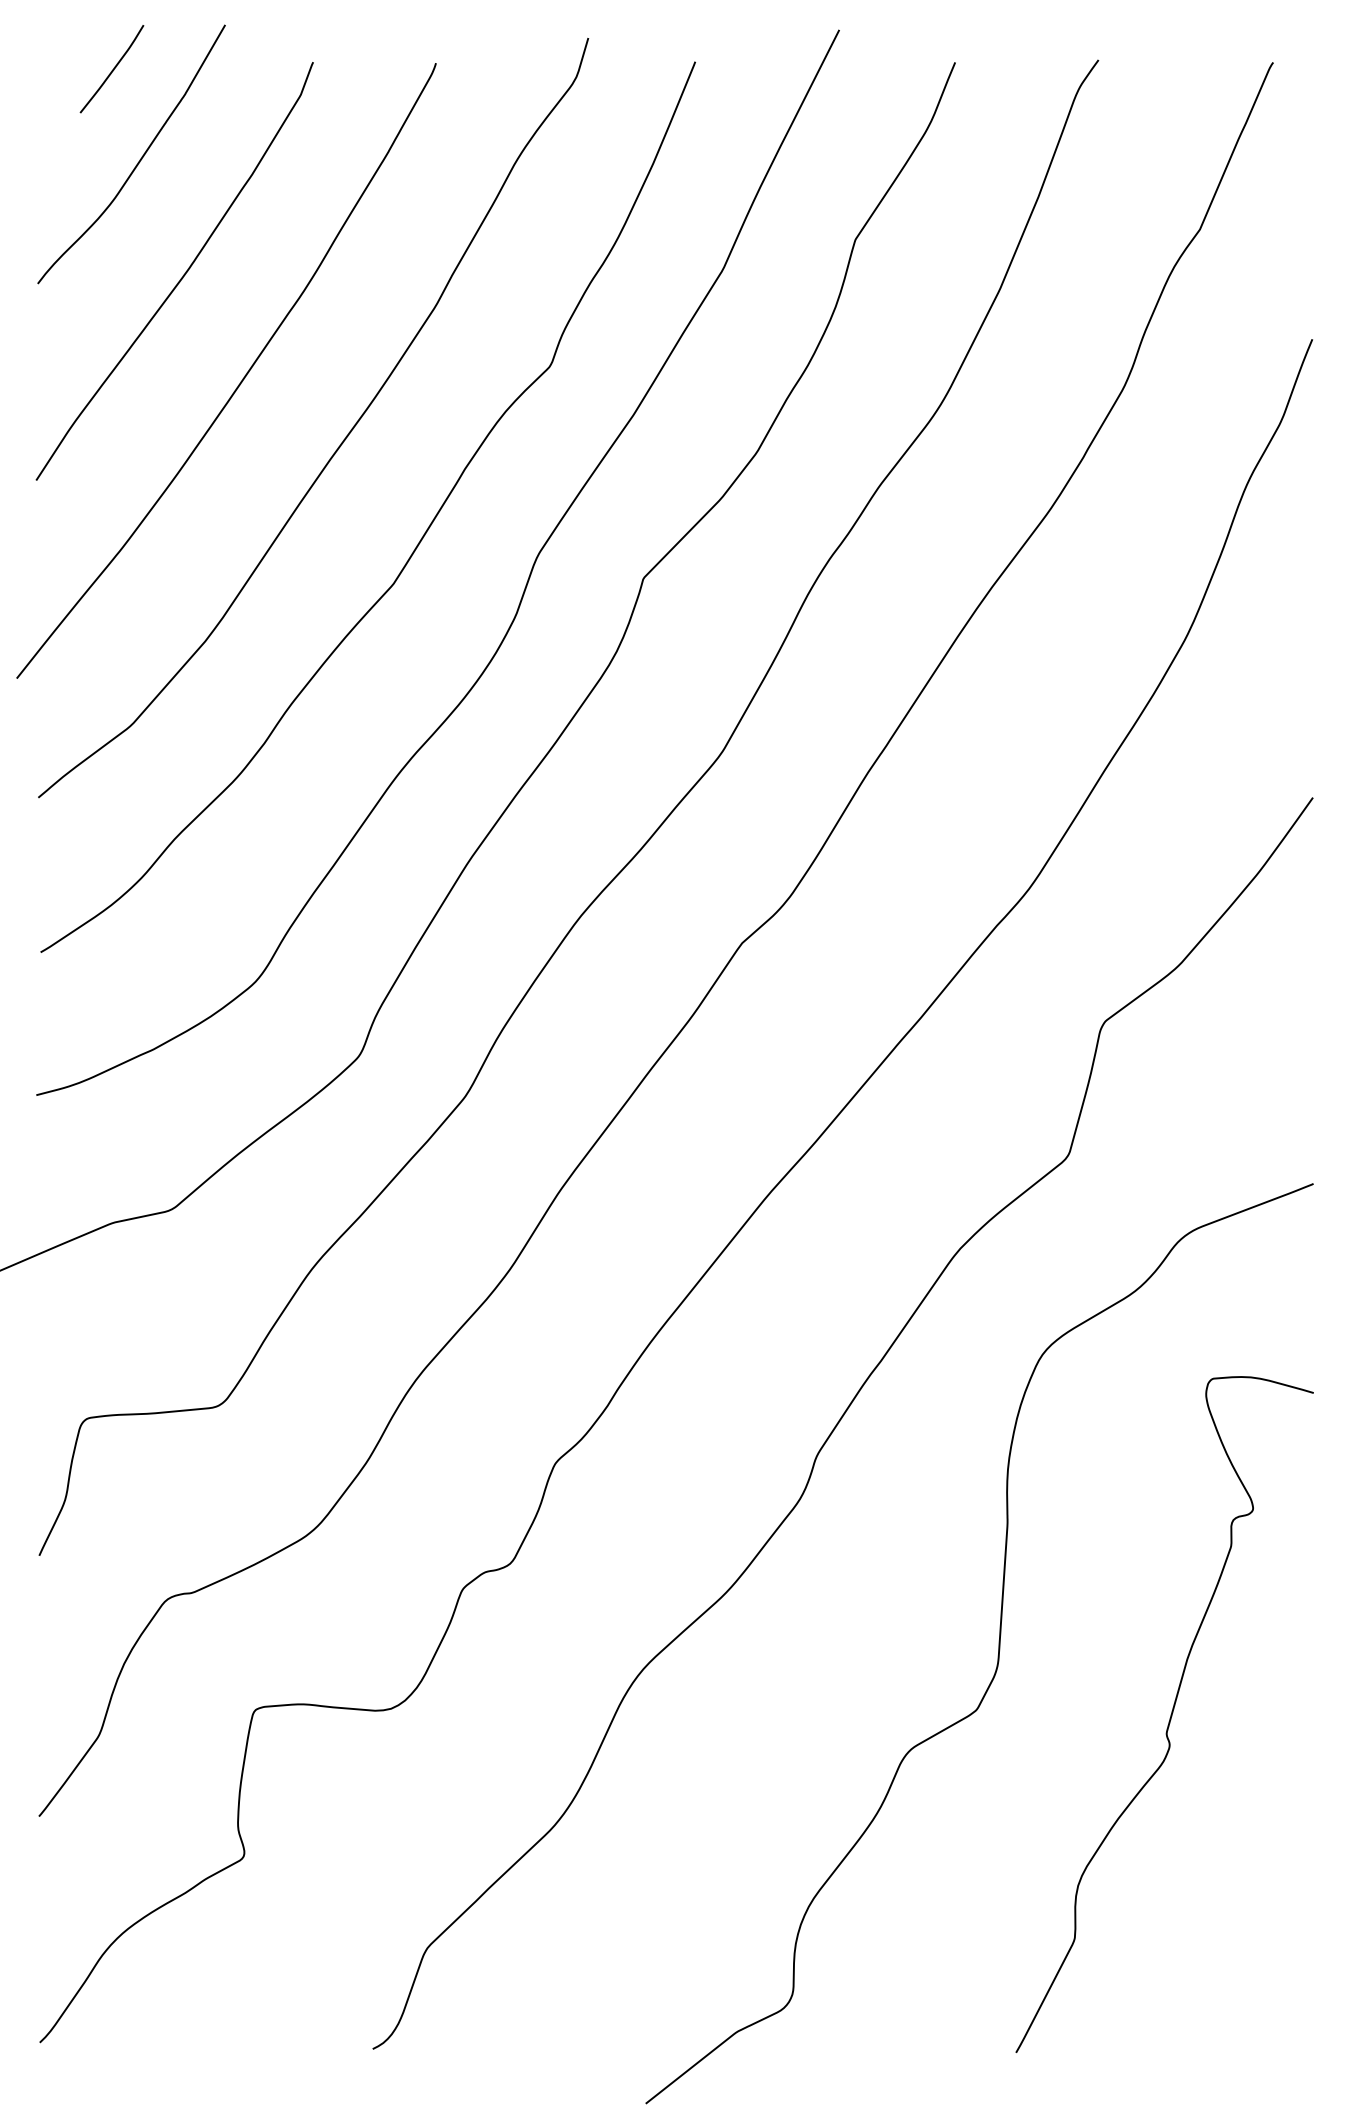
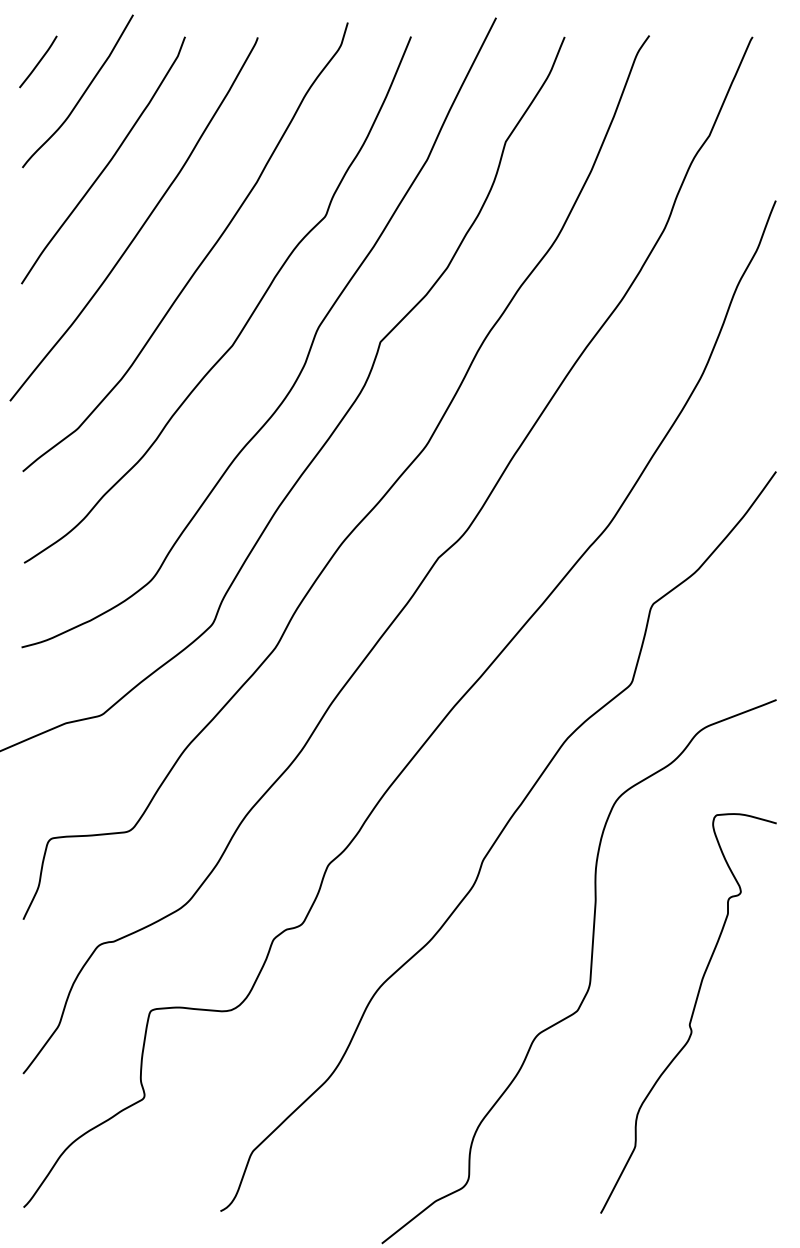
curve: (112, 68) -> (38, 61), moved

